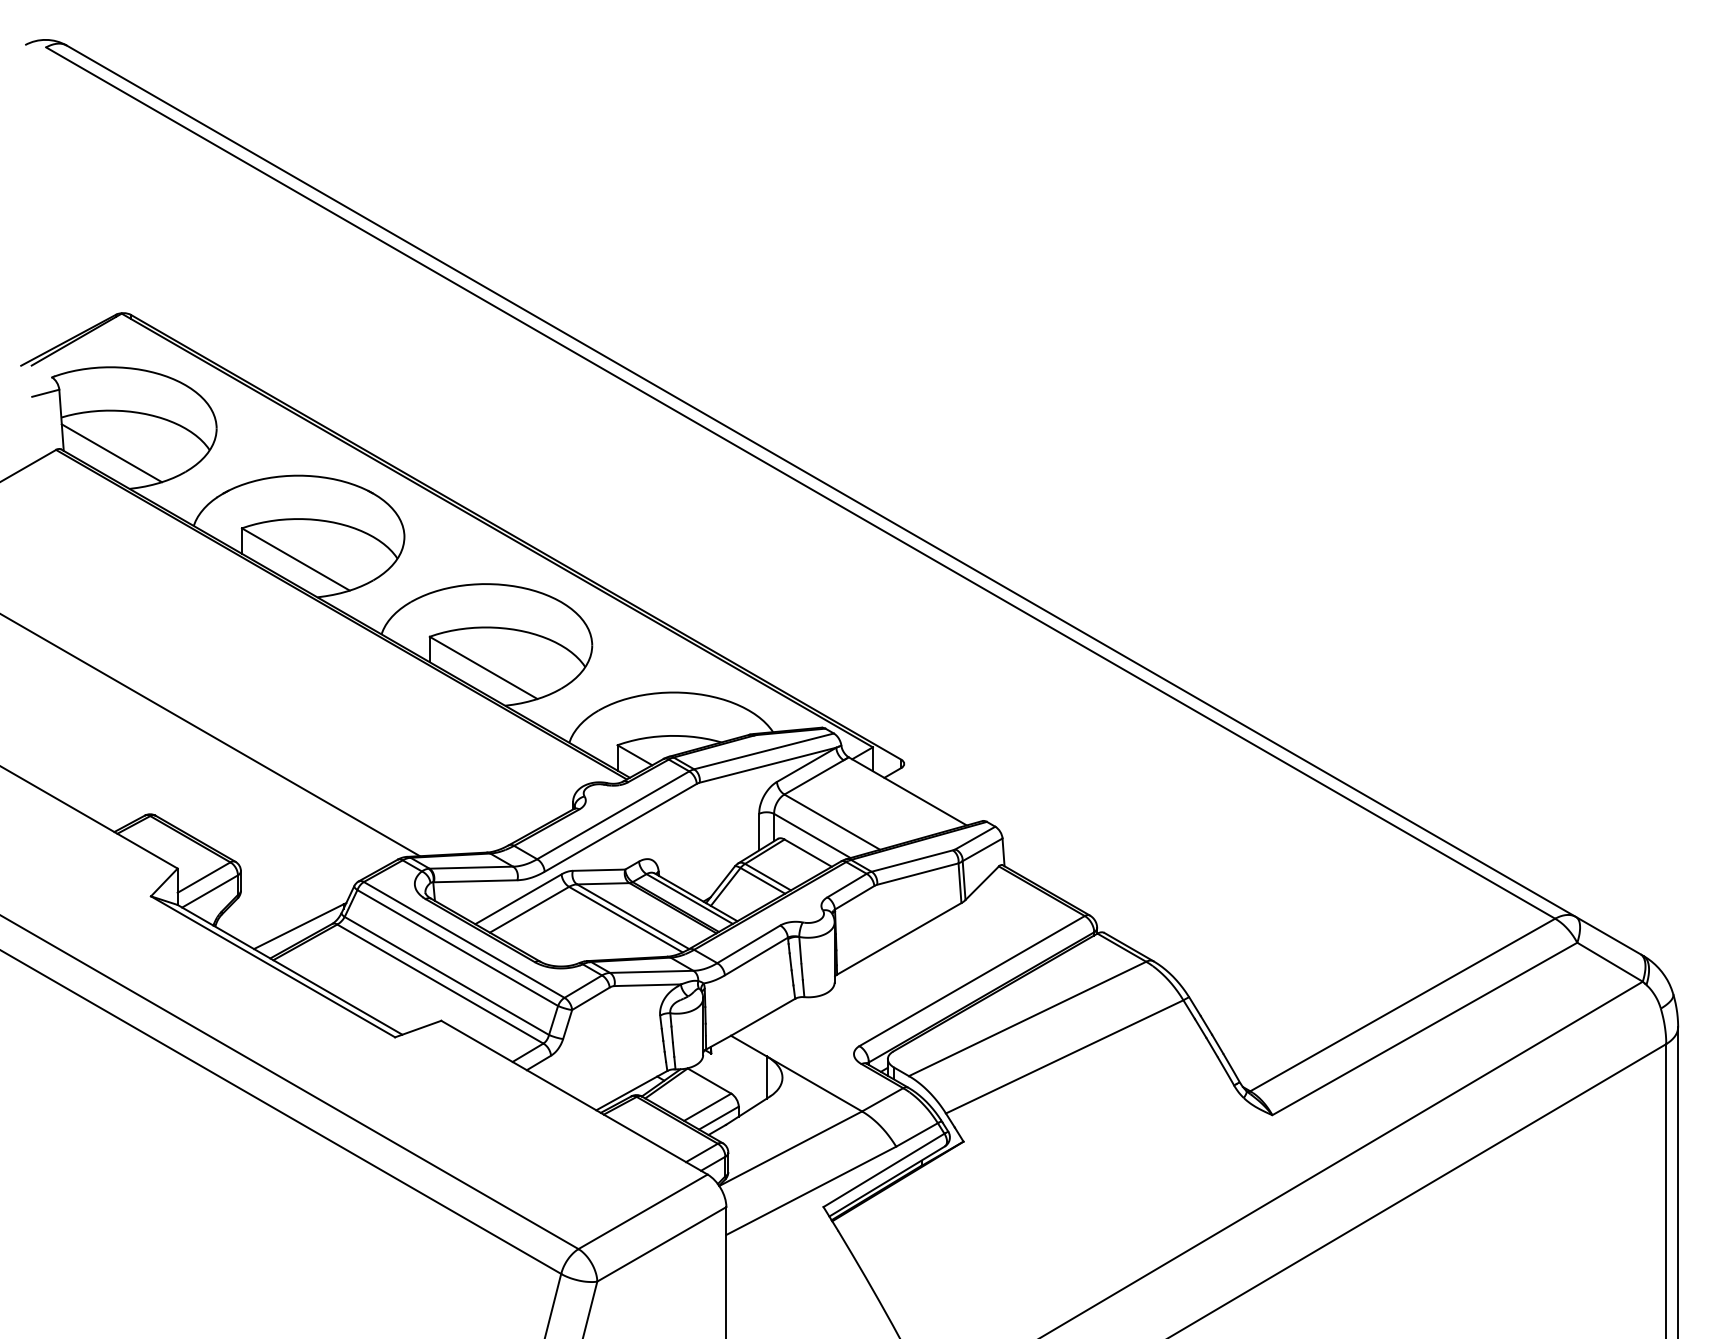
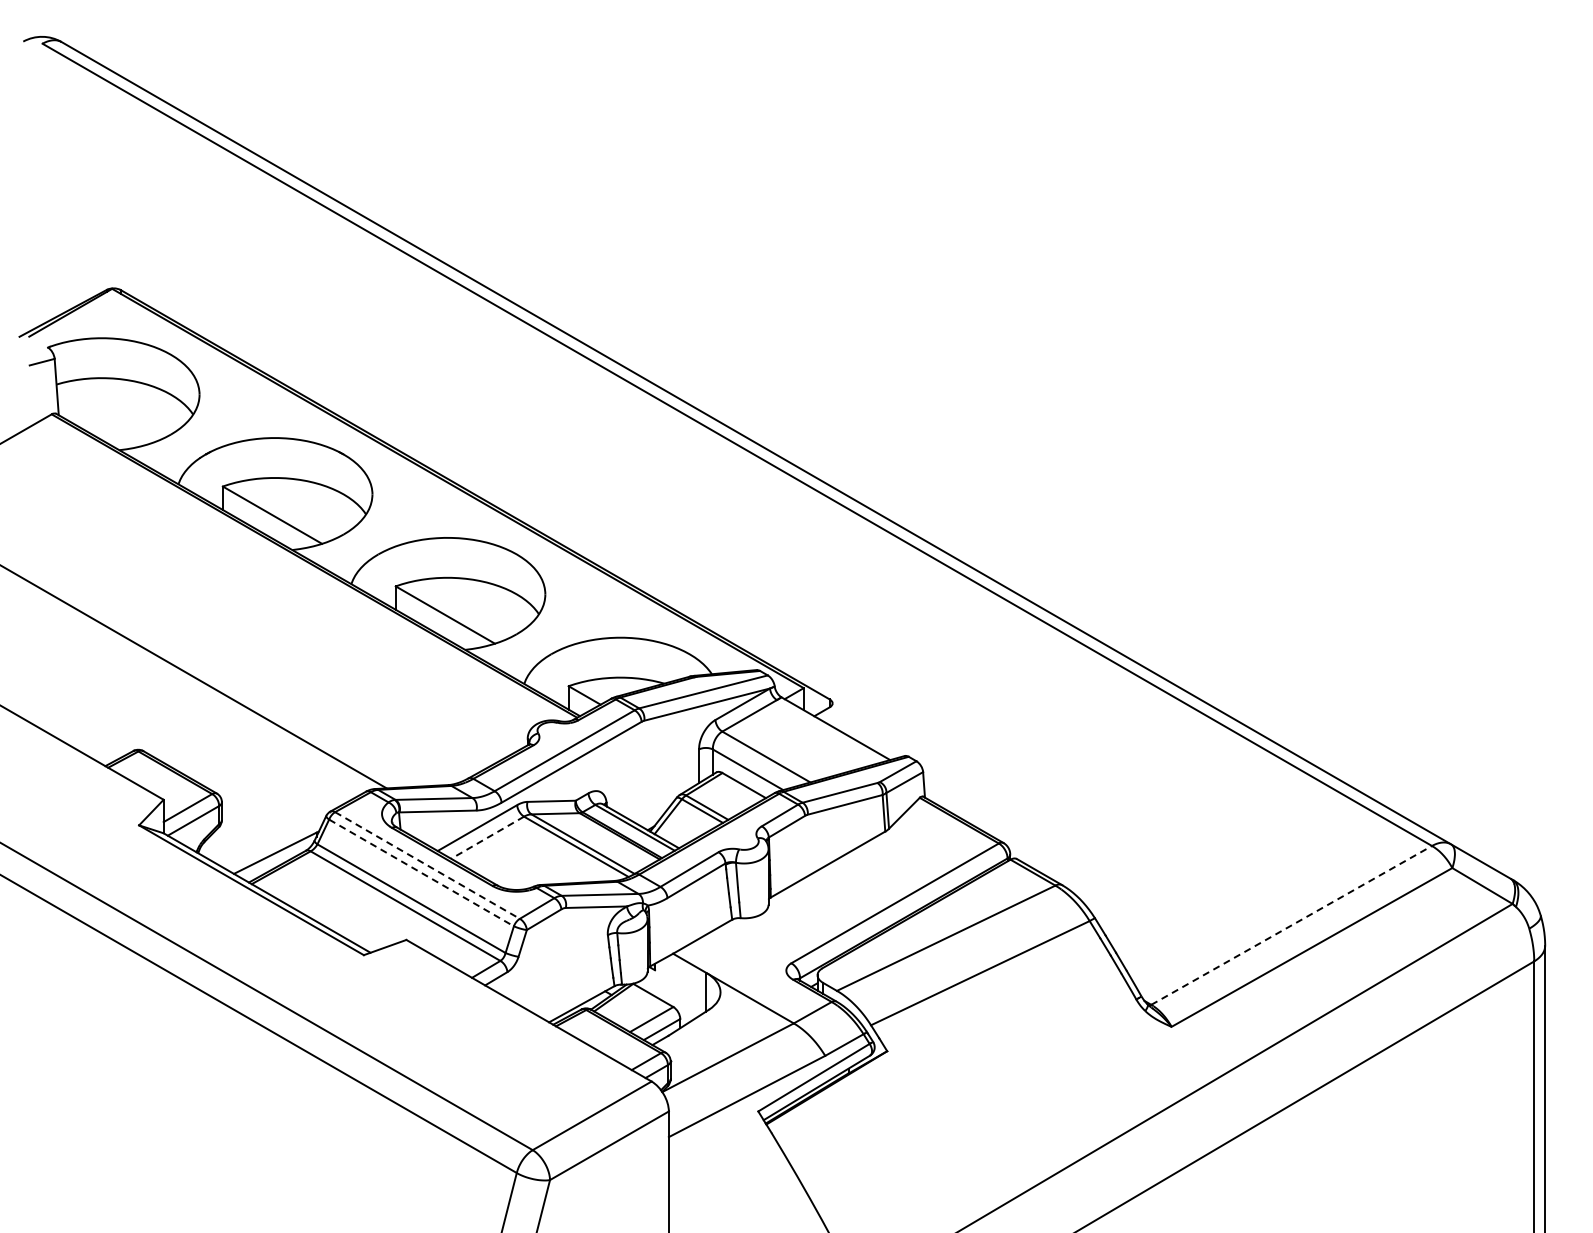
line: (111, 453) -> (102, 417), removed
line: (529, 909) -> (487, 837), solid -> dashed
line: (464, 939) -> (427, 865), solid -> dashed
line: (457, 947) -> (421, 872), solid -> dashed
line: (1403, 1005) -> (1292, 925), solid -> dashed

